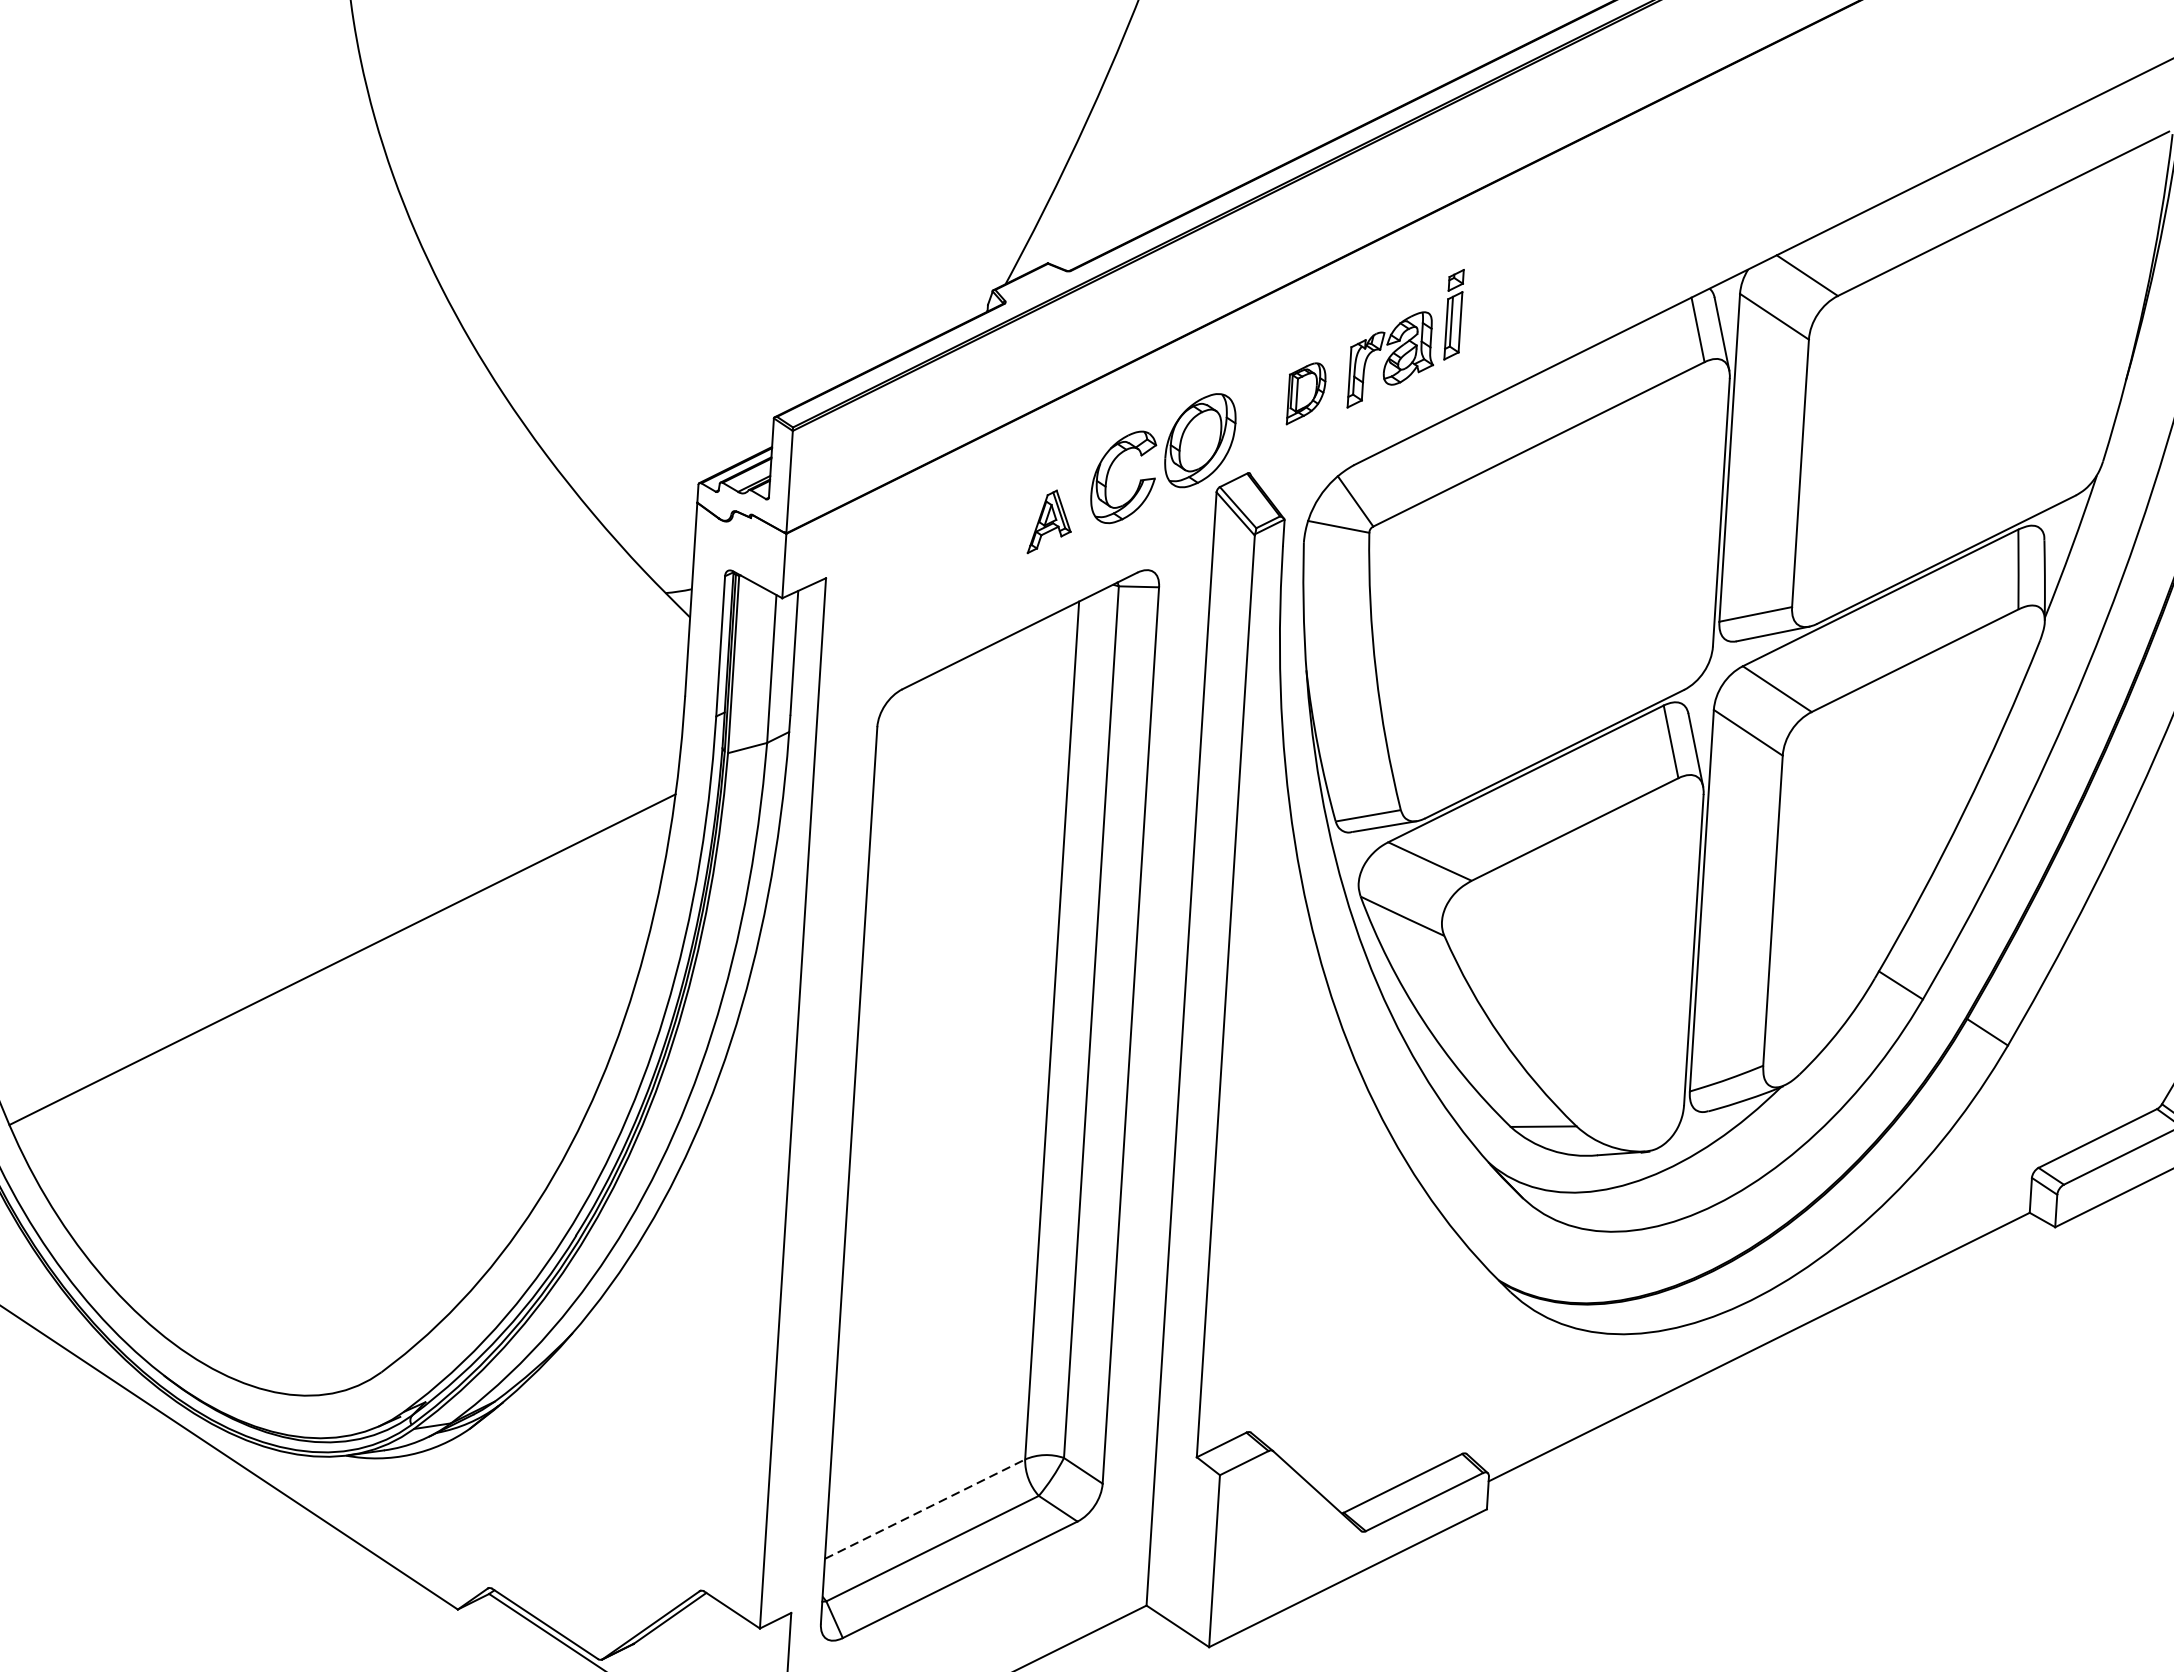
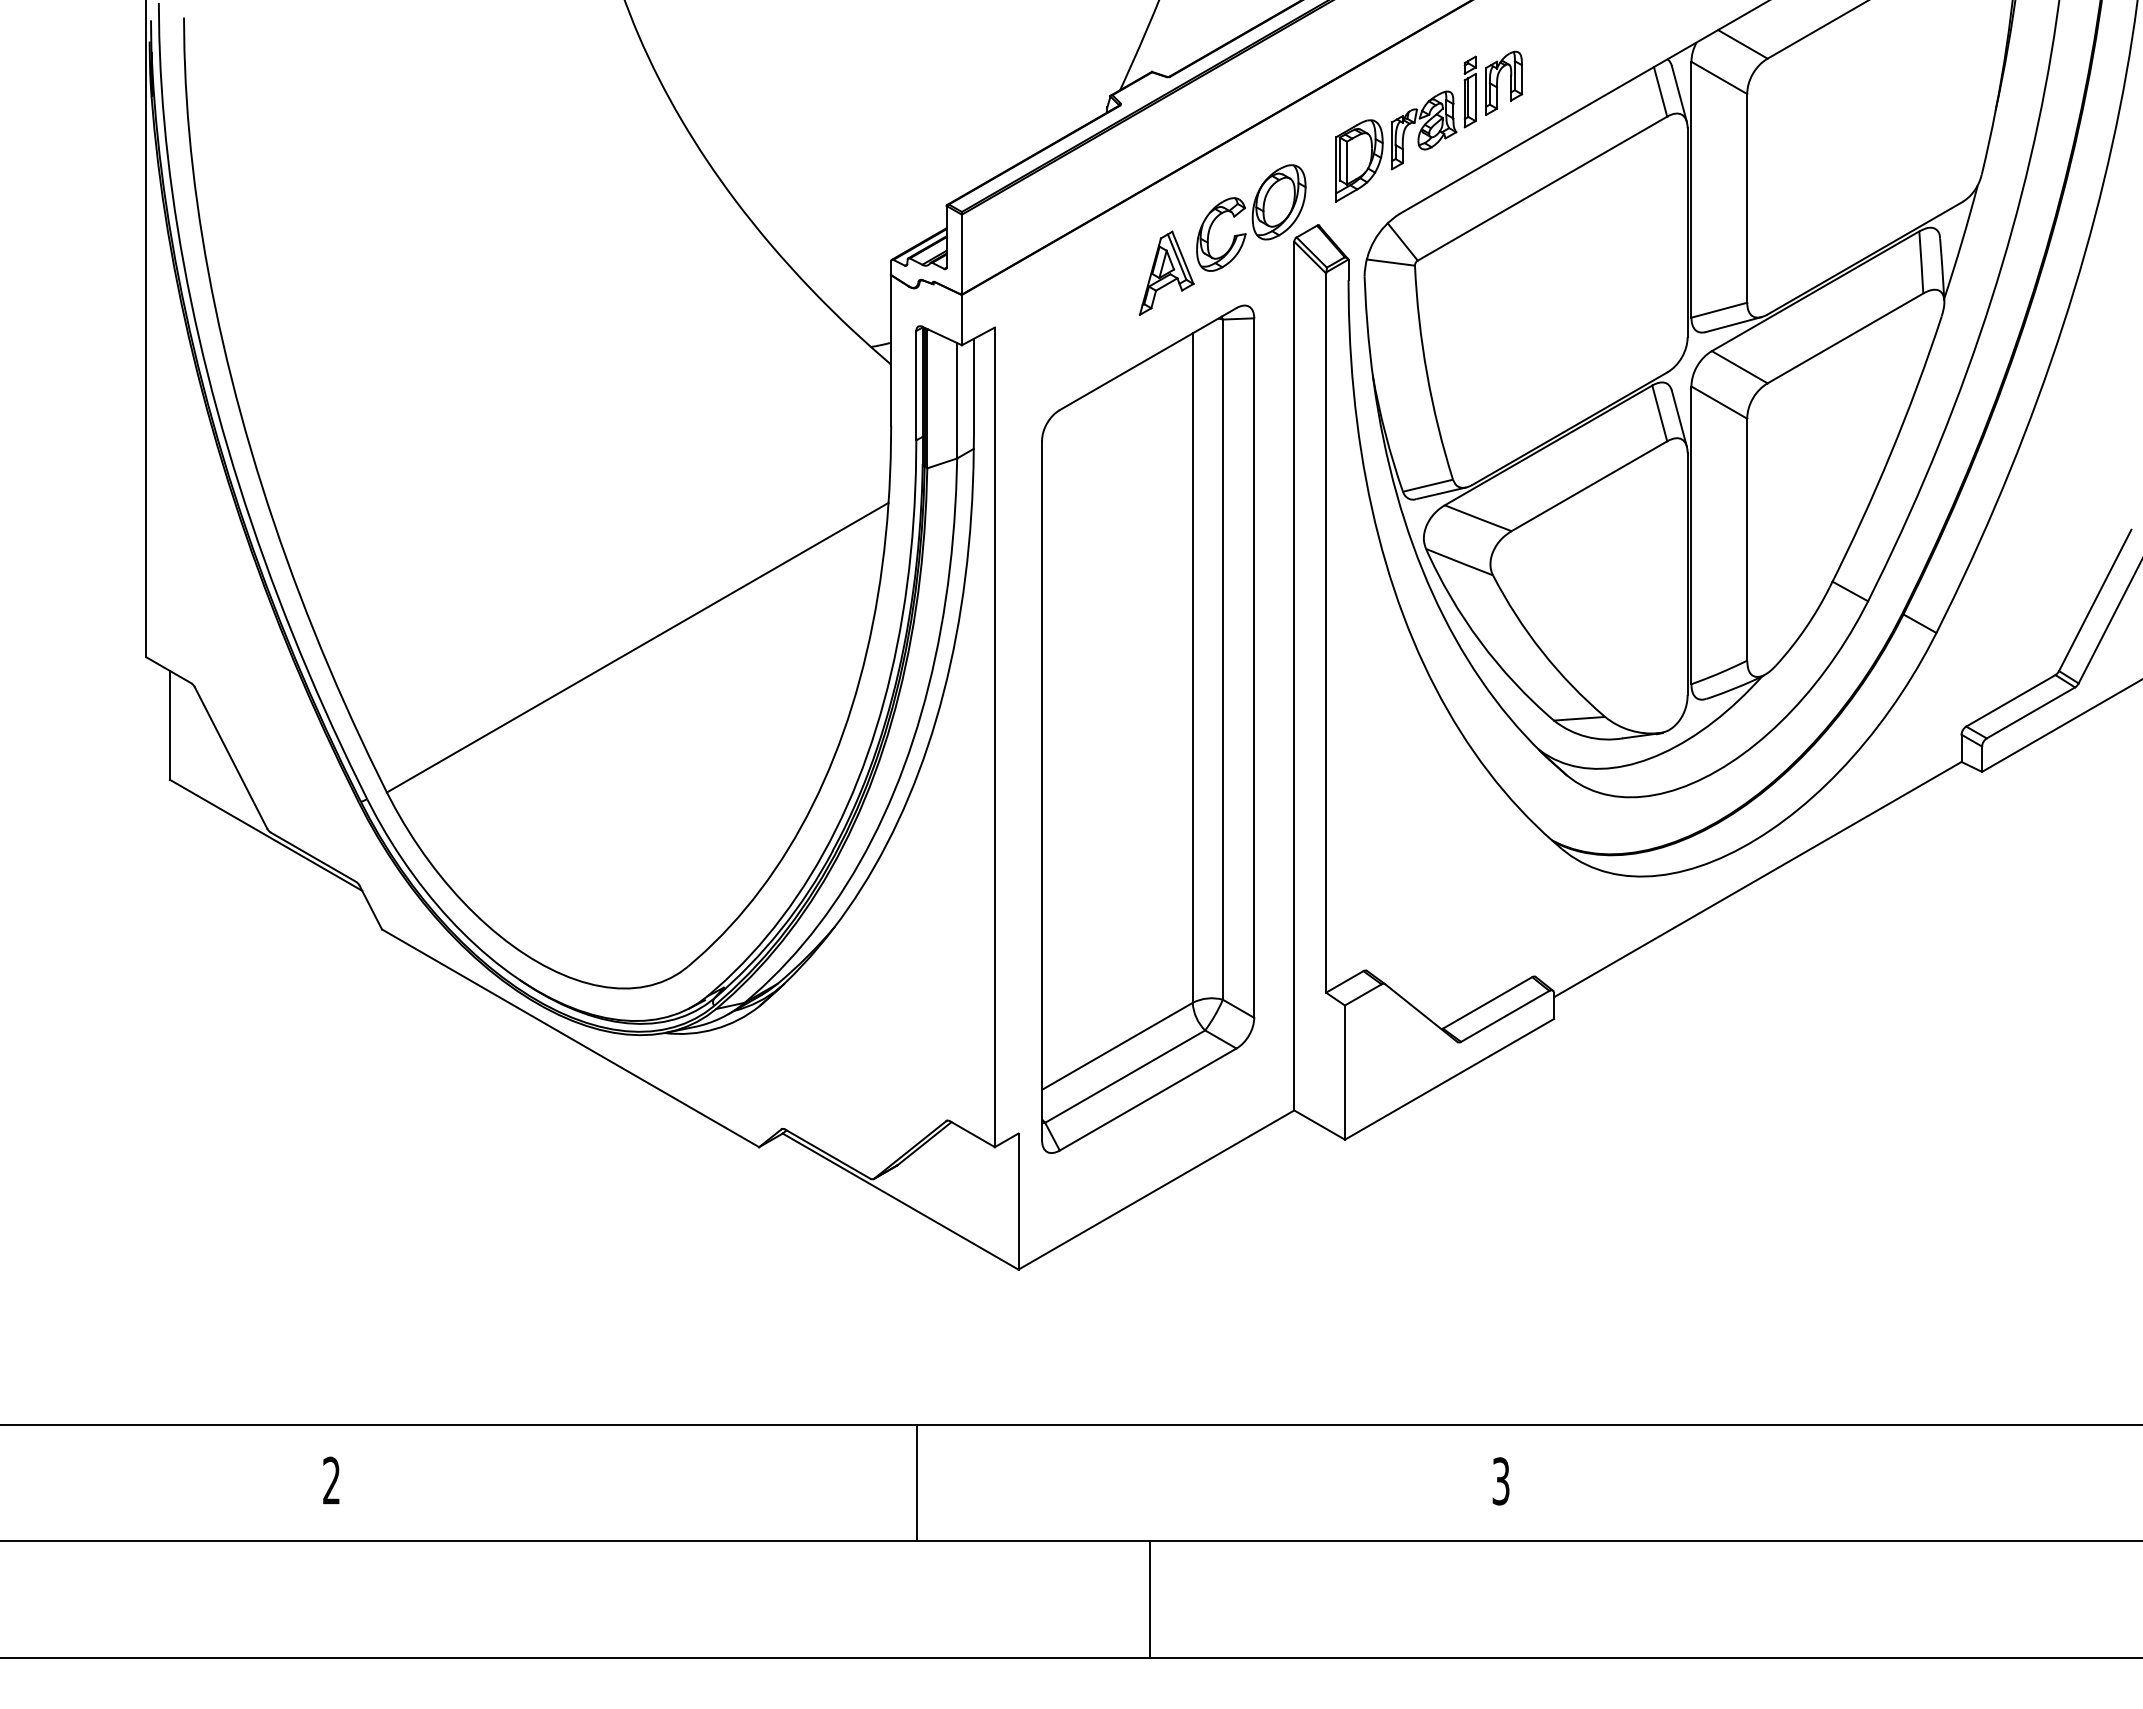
part: (1498, 305) -> (1504, 82), added
part: (1306, 393) -> (1359, 160), size x1.67
part: (1050, 521) -> (1166, 272), size x1.67
line: (925, 1509) -> (1117, 1046), dashed -> solid

